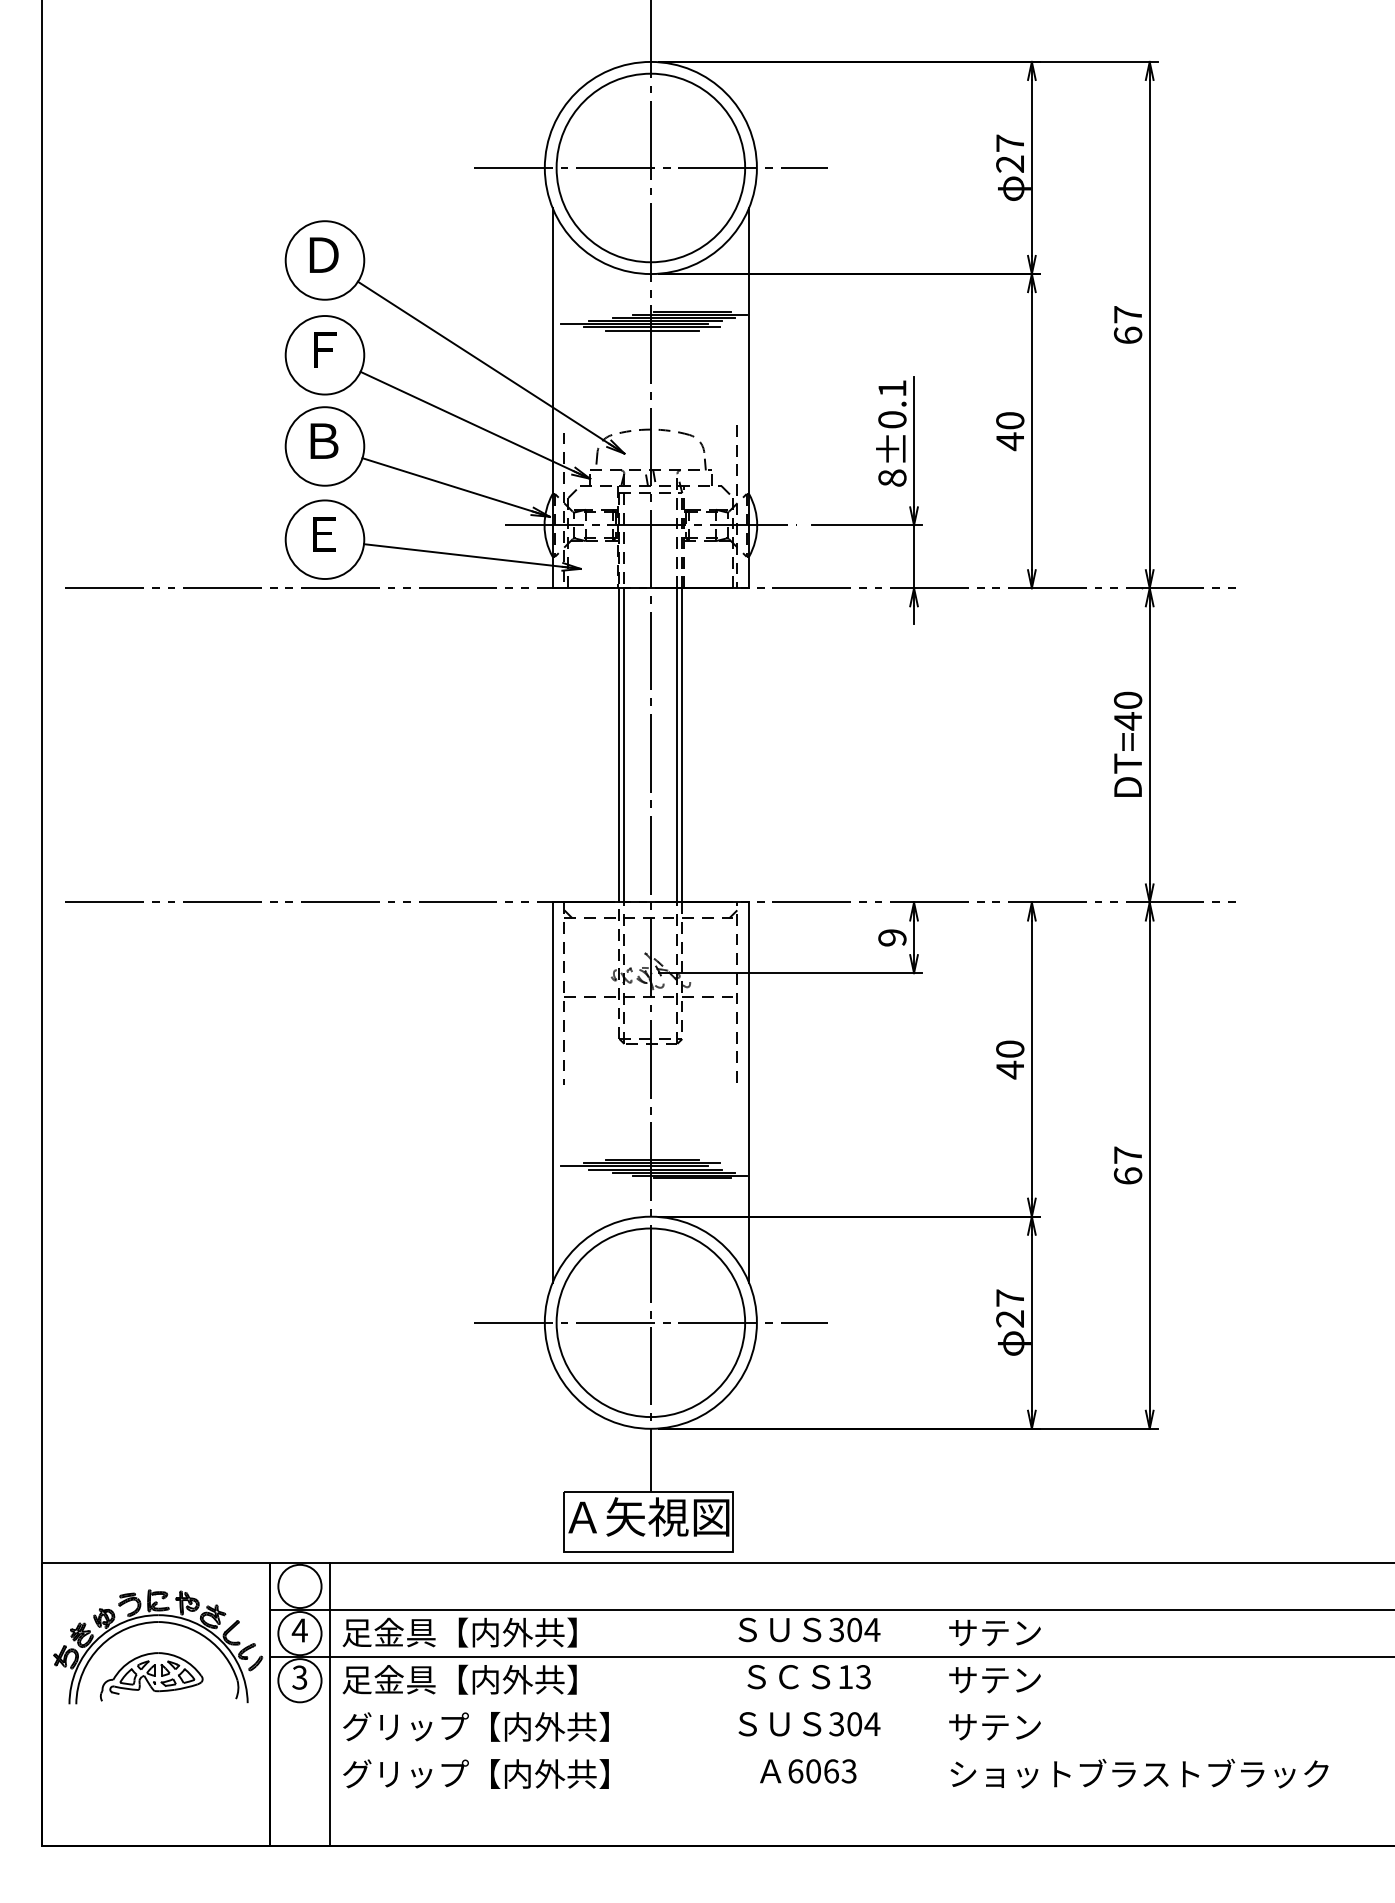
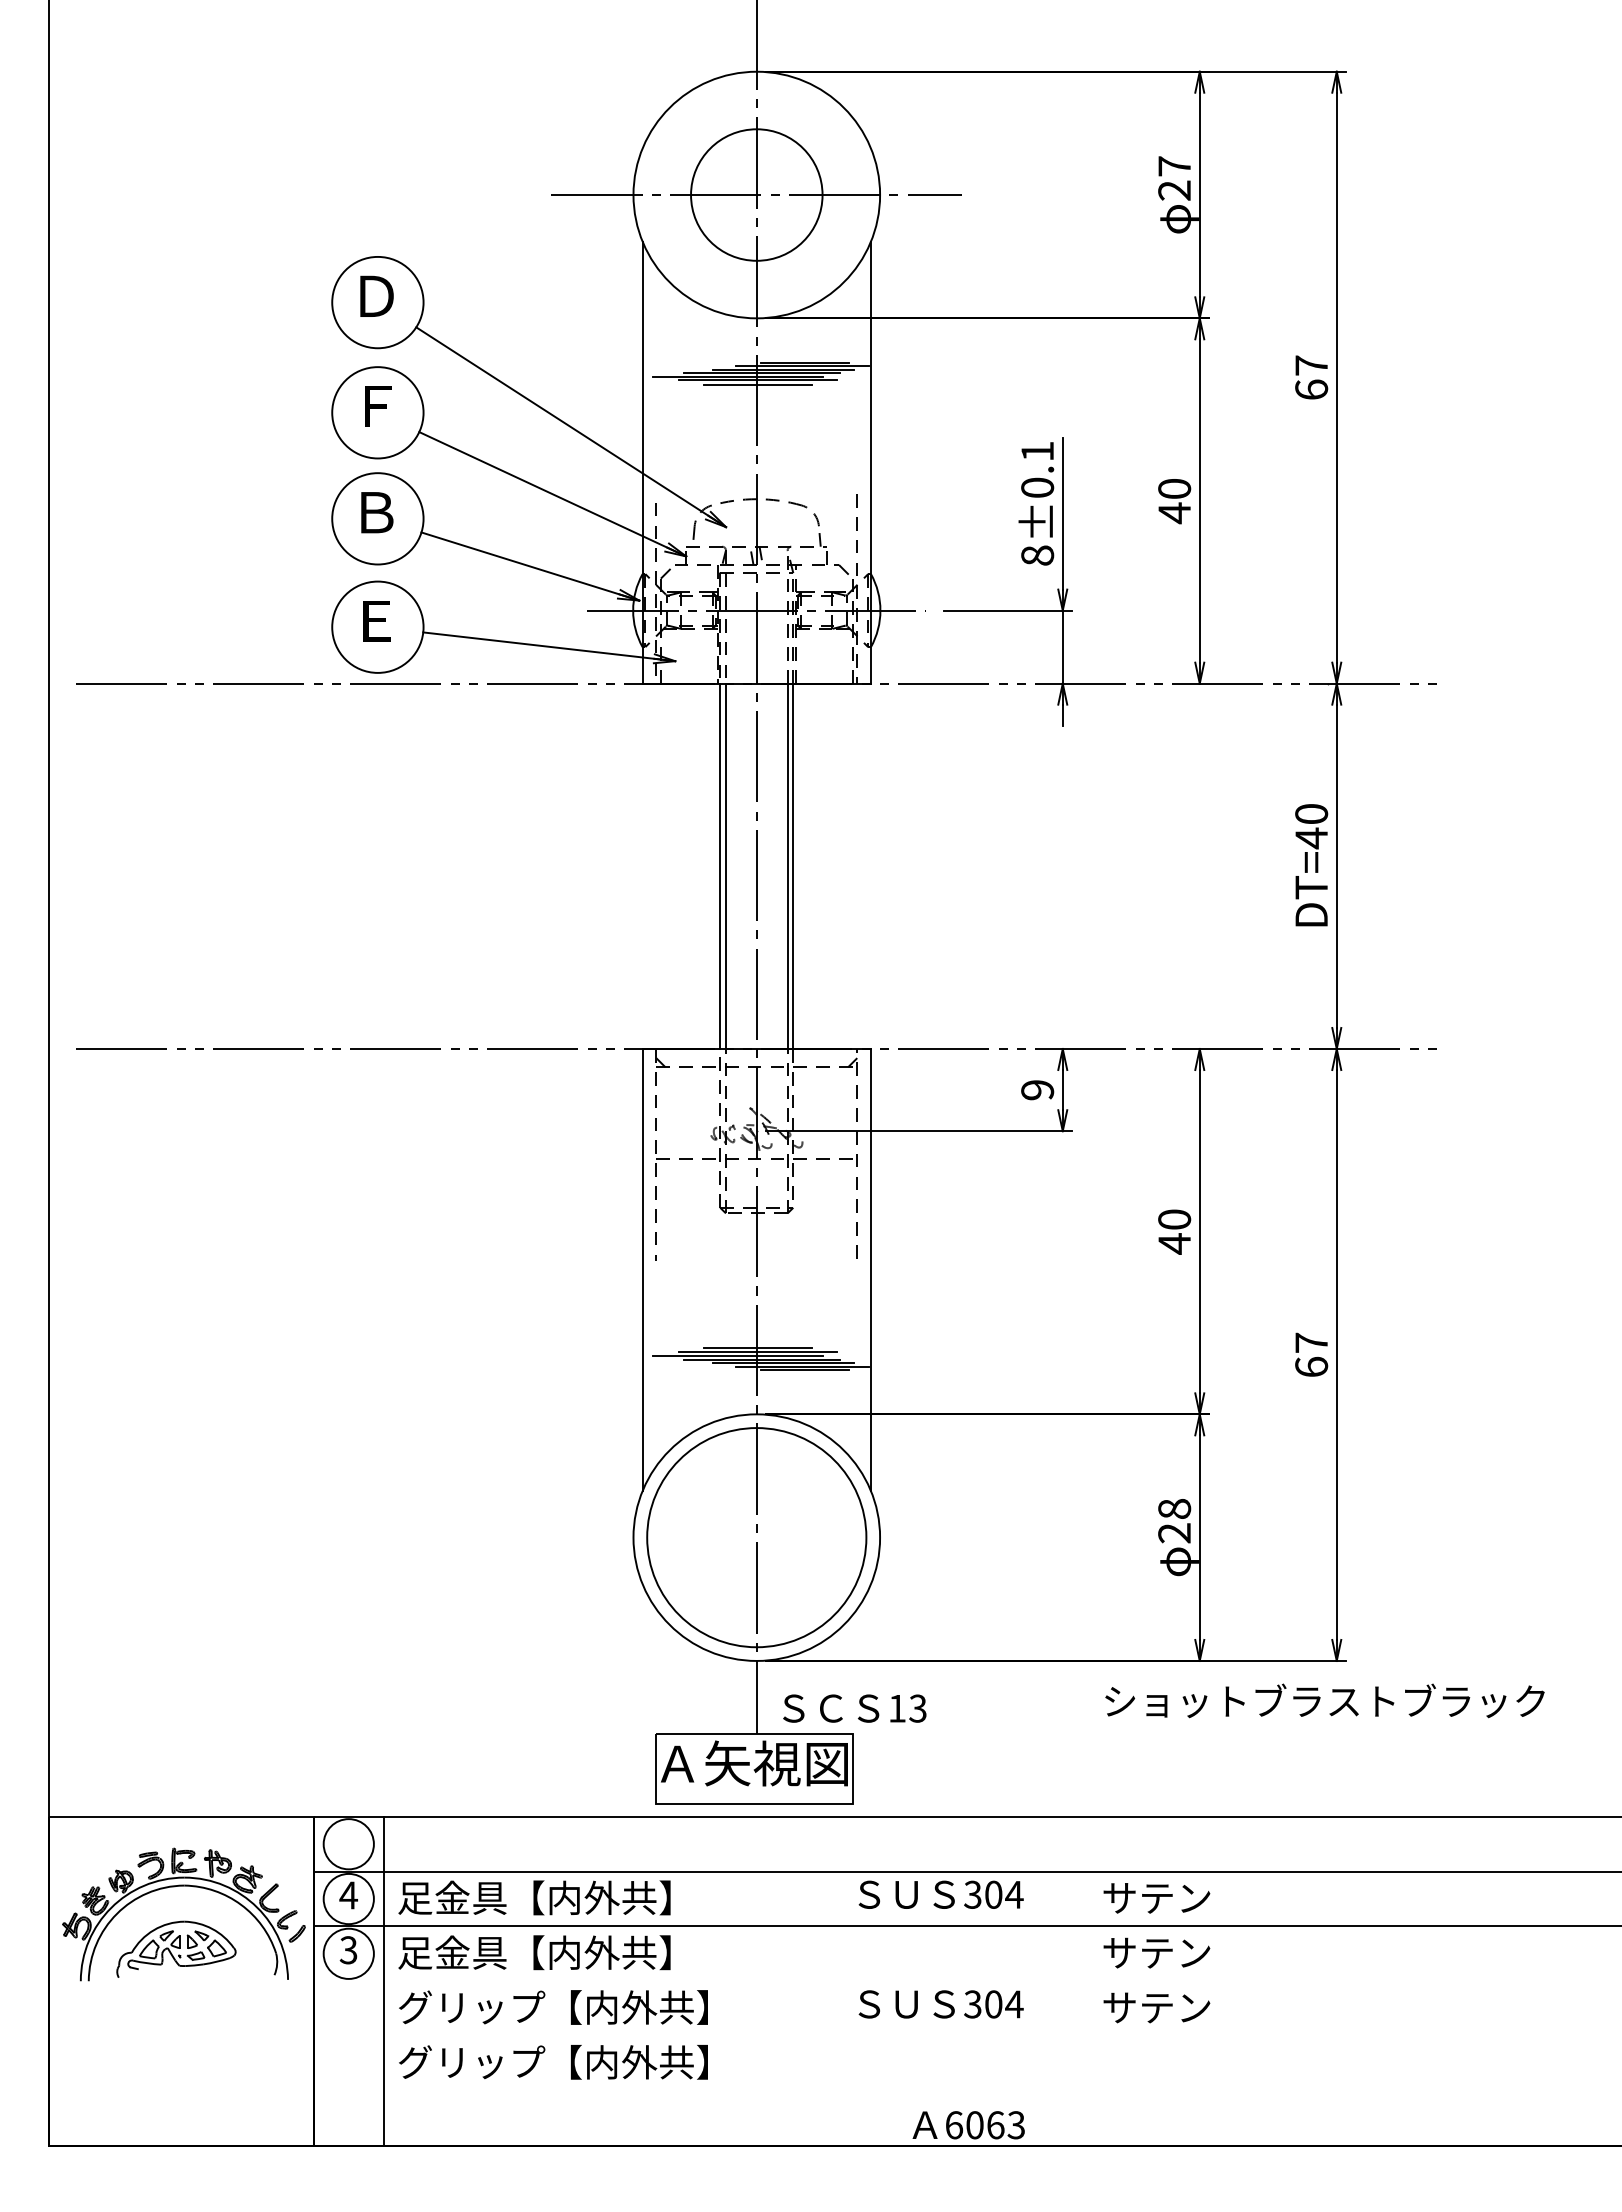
circle: (650, 167) -> (756, 194), size x0.6
text: (1010, 1297) -> (1174, 1508), 27 -> 28
line: (650, 1322) -> (756, 1537), removed
text: (808, 1676) -> (854, 1708), moved
text: (808, 1771) -> (968, 2125), moved
text: (1139, 1773) -> (1324, 1700), moved

